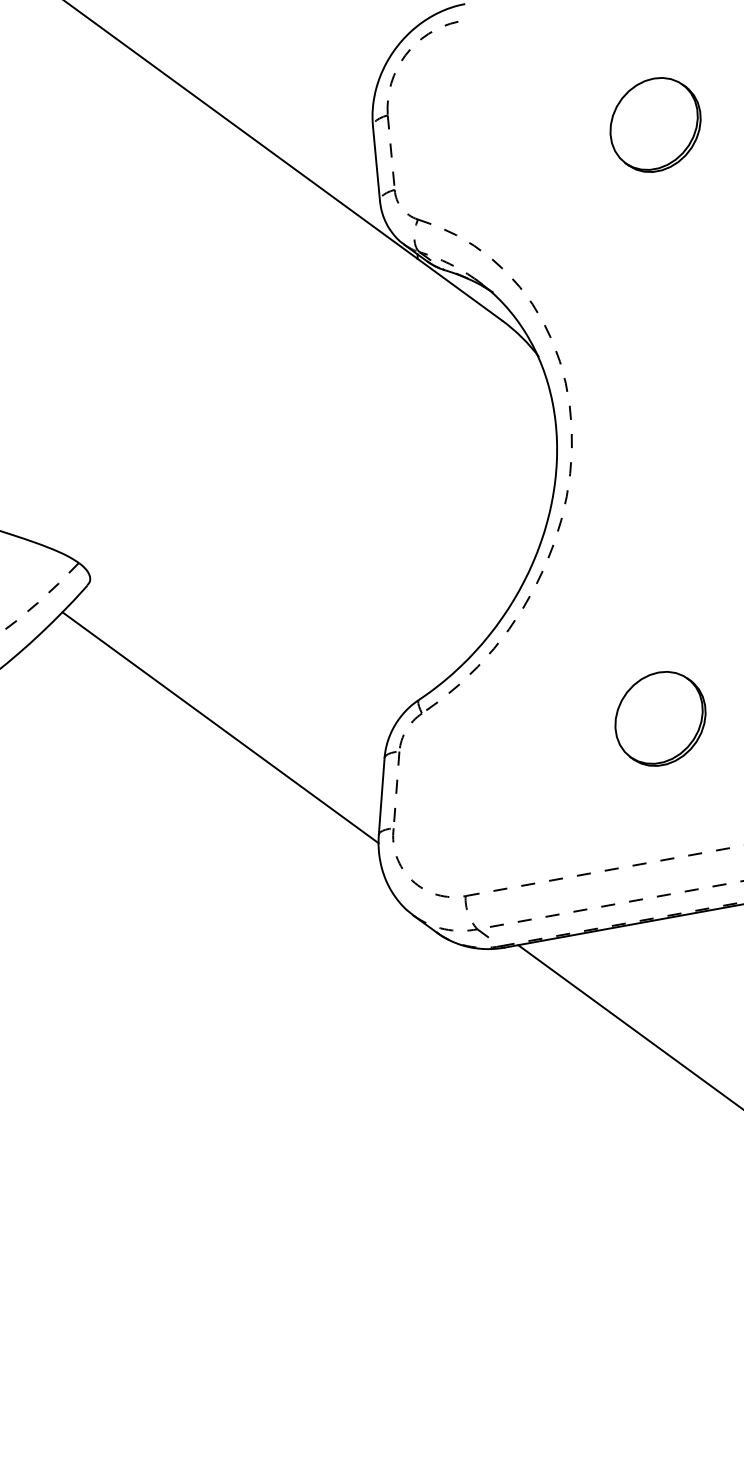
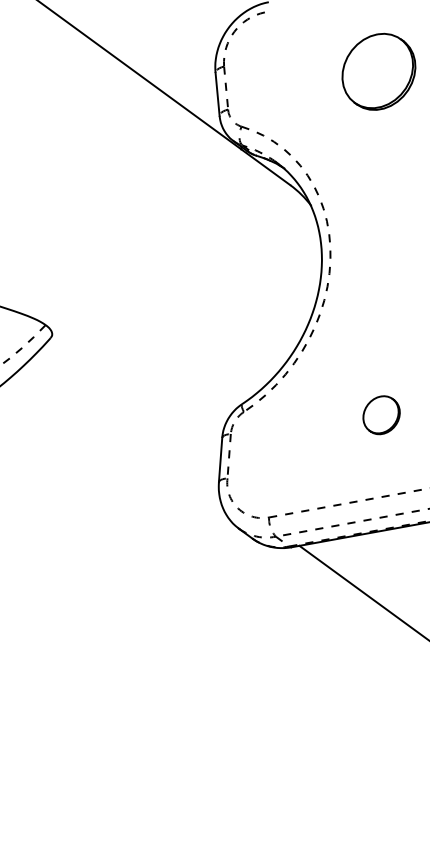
part: (655, 125) -> (378, 72), size x1.4
part: (660, 719) -> (381, 415), size x0.7
line: (220, 726) -> (127, 419), removed

